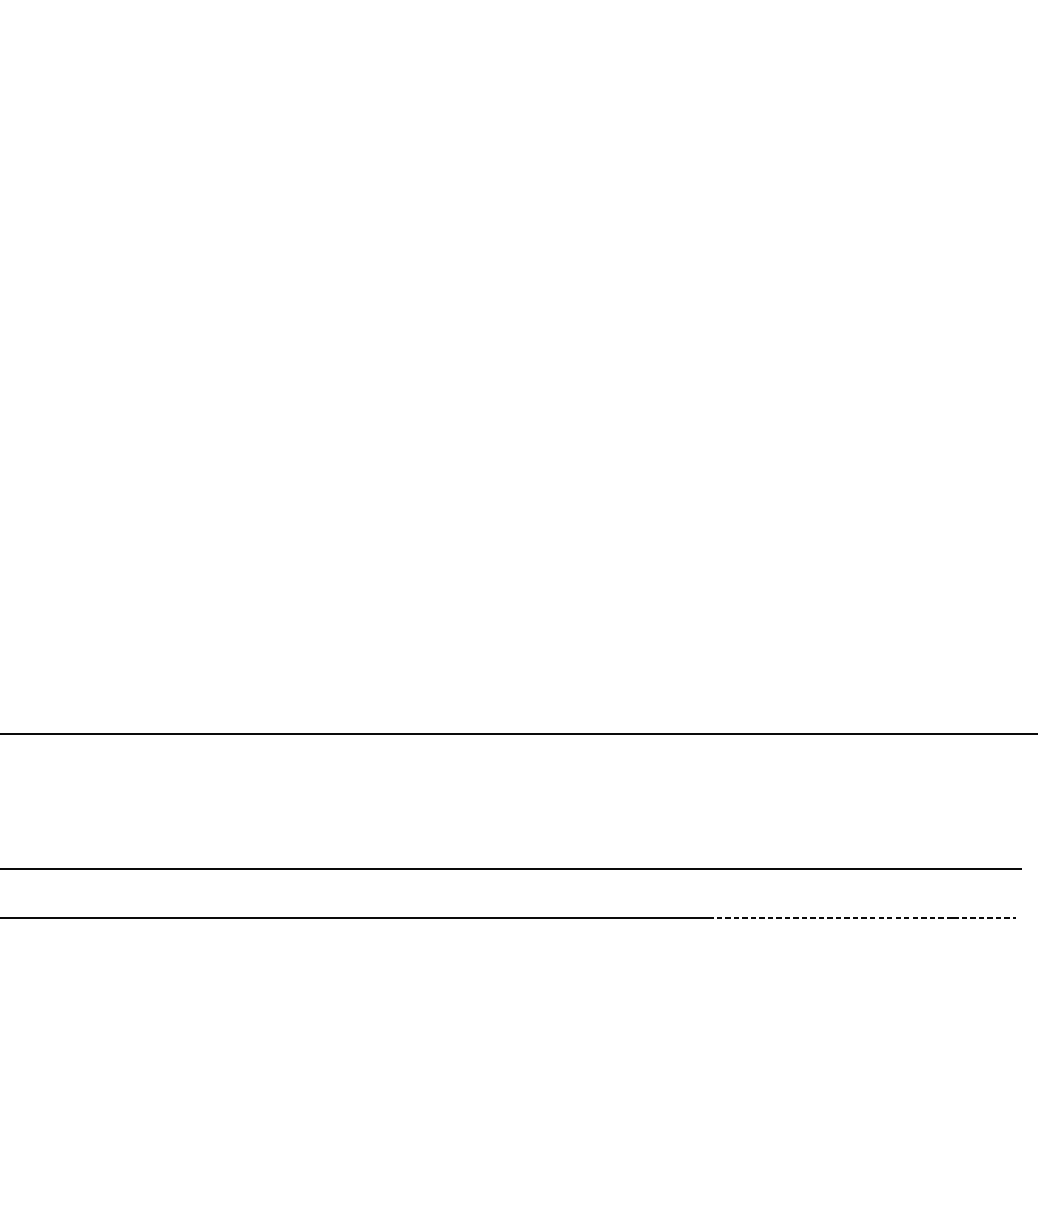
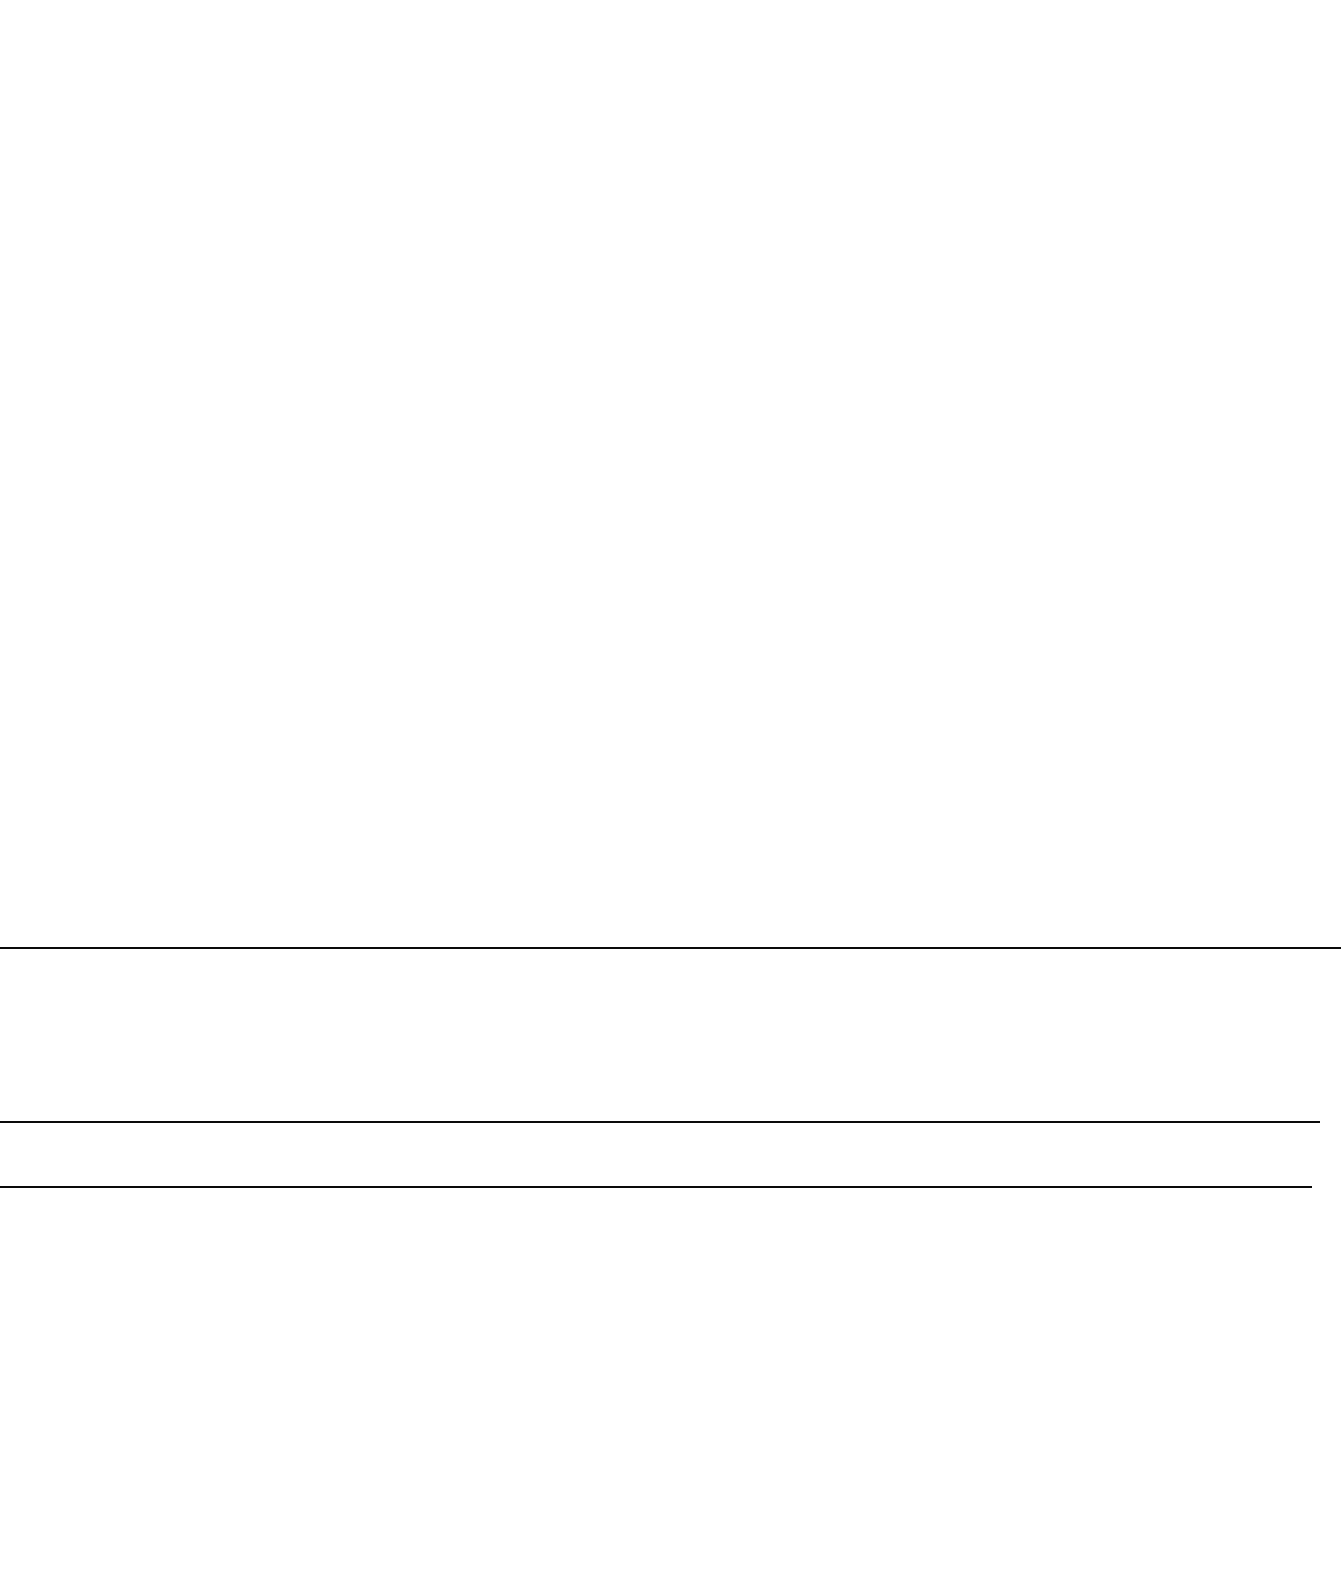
line: (827, 918) -> (1069, 1186), dashed -> solid
line: (984, 918) -> (1272, 1186), dashed -> solid

